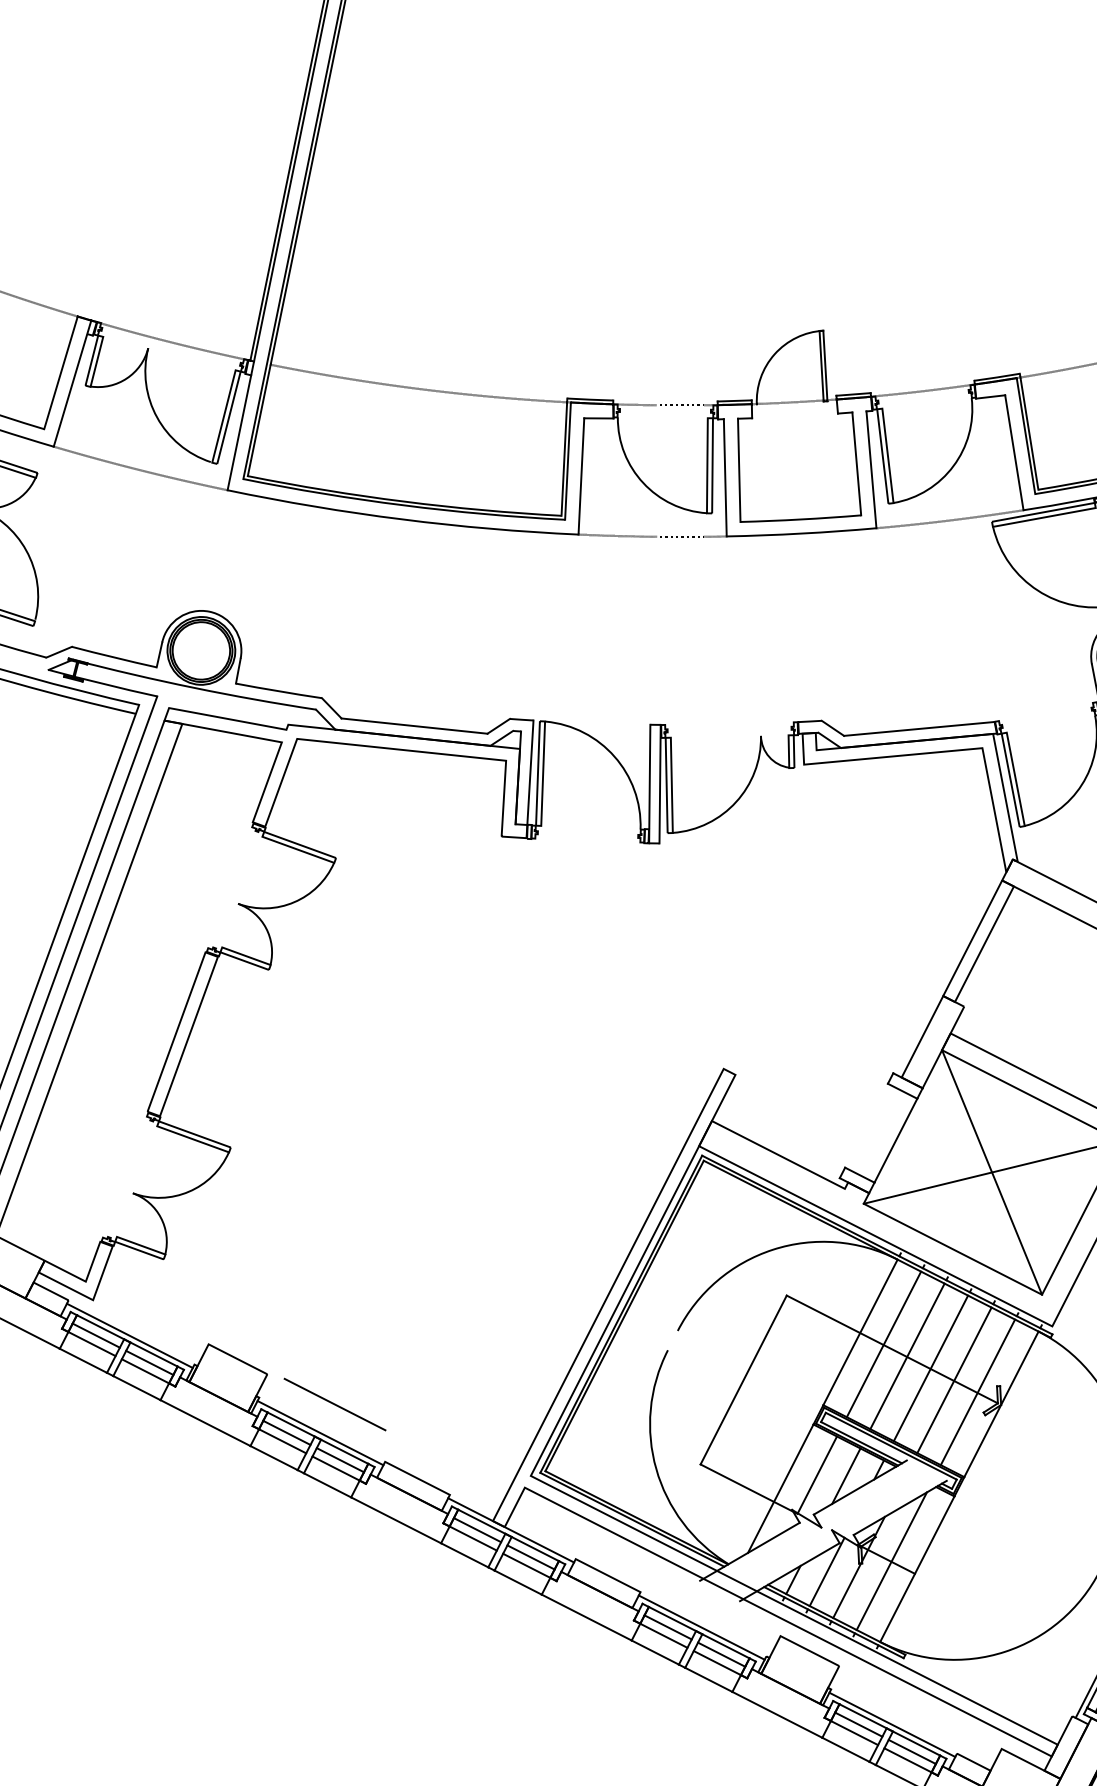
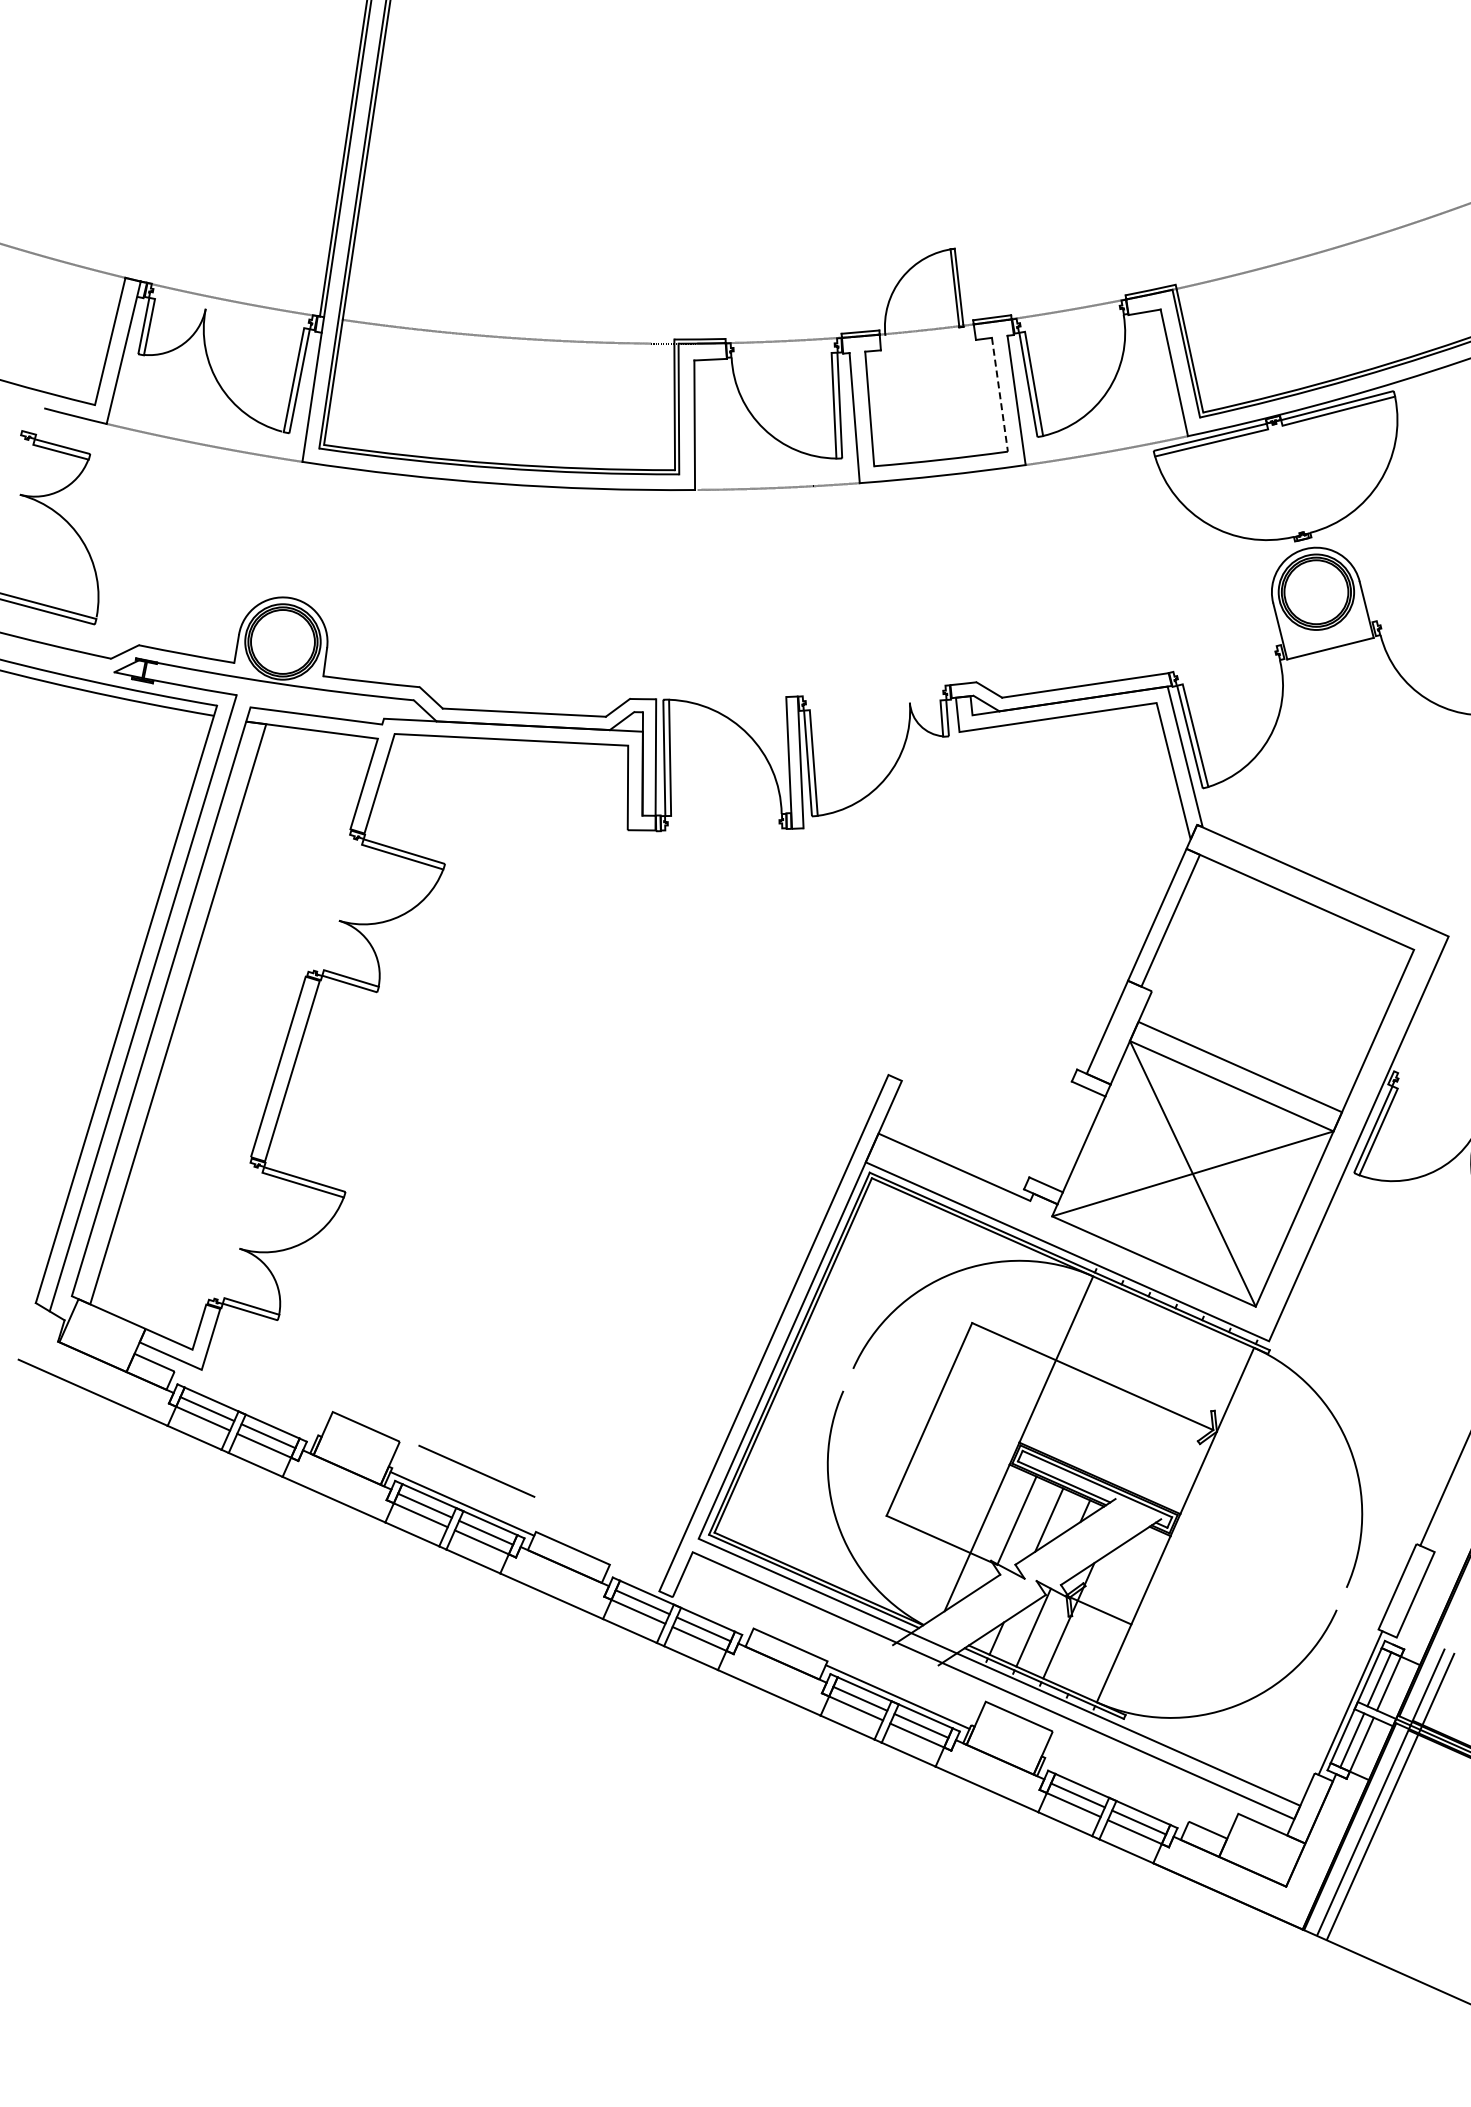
line: (857, 464) -> (1000, 395), solid -> dashed
line: (129, 1336) -> (244, 1407), removed
line: (884, 1344) -> (1083, 1371), removed
line: (907, 1356) -> (1109, 1383), removed
line: (930, 1368) -> (1136, 1395), removed
line: (954, 1380) -> (1163, 1407), removed
line: (978, 1391) -> (1190, 1418), removed
line: (510, 1530) -> (679, 1600), removed
line: (891, 1560) -> (1104, 1611), removed
line: (892, 1724) -> (1115, 1793), removed

